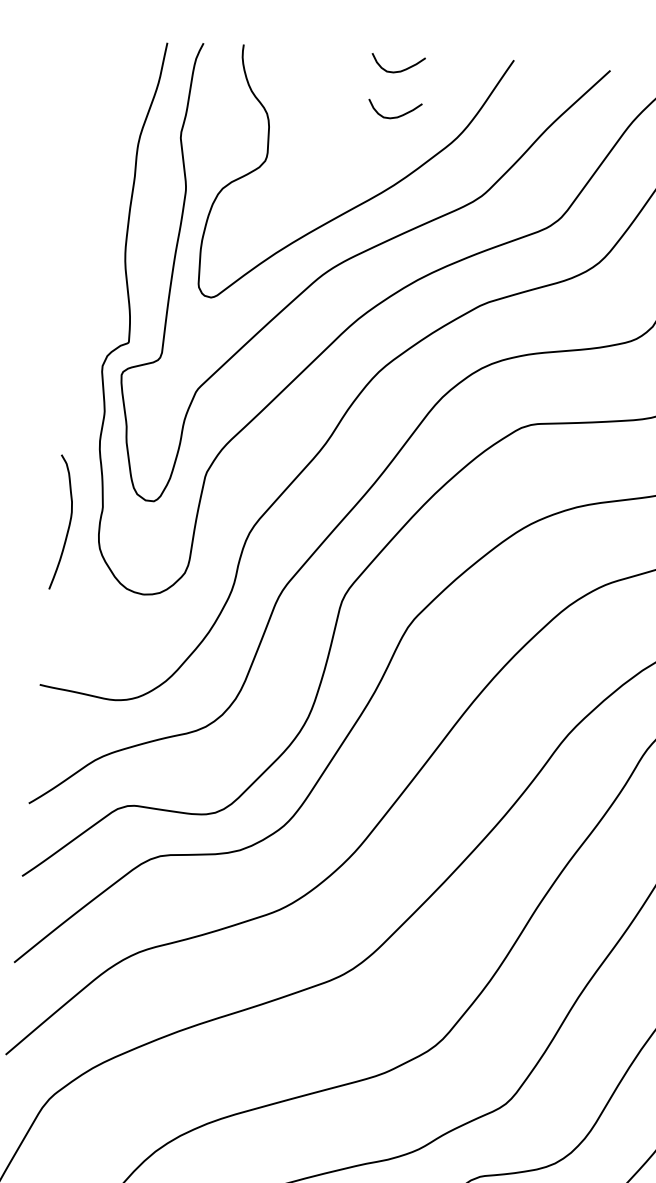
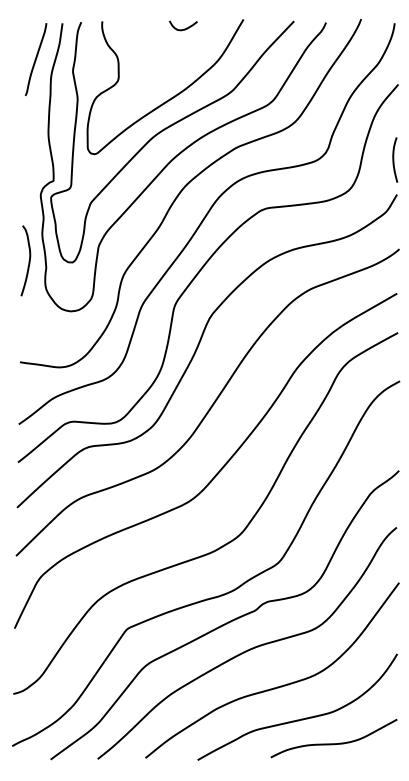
curve: (110, 108) -> (35, 59), added
curve: (396, 115) -> (184, 52), removed
curve: (67, 522) -> (28, 260), moved

